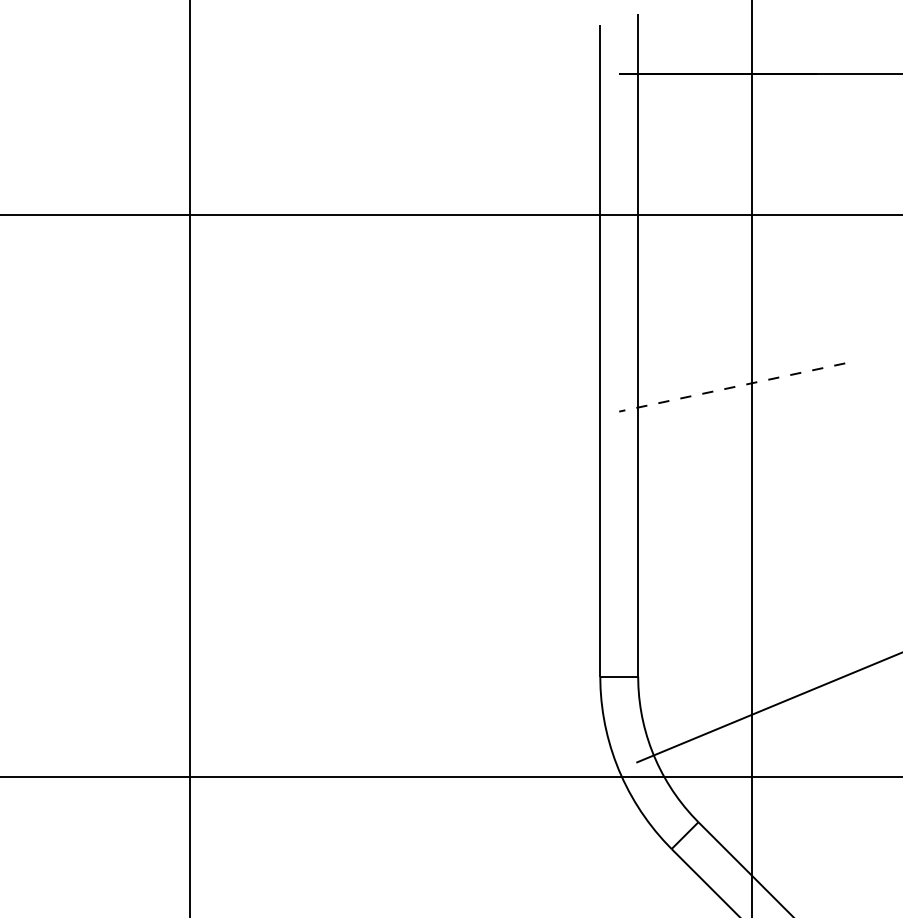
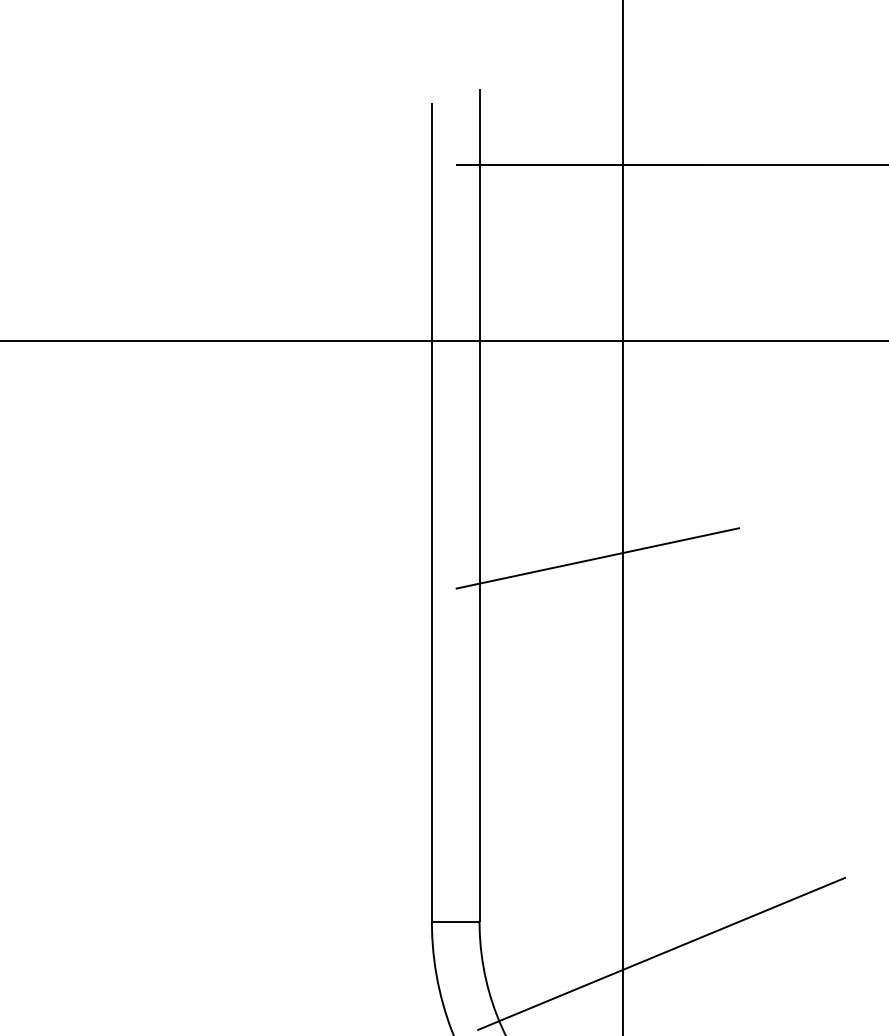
line: (732, 387) -> (598, 558), dashed -> solid

